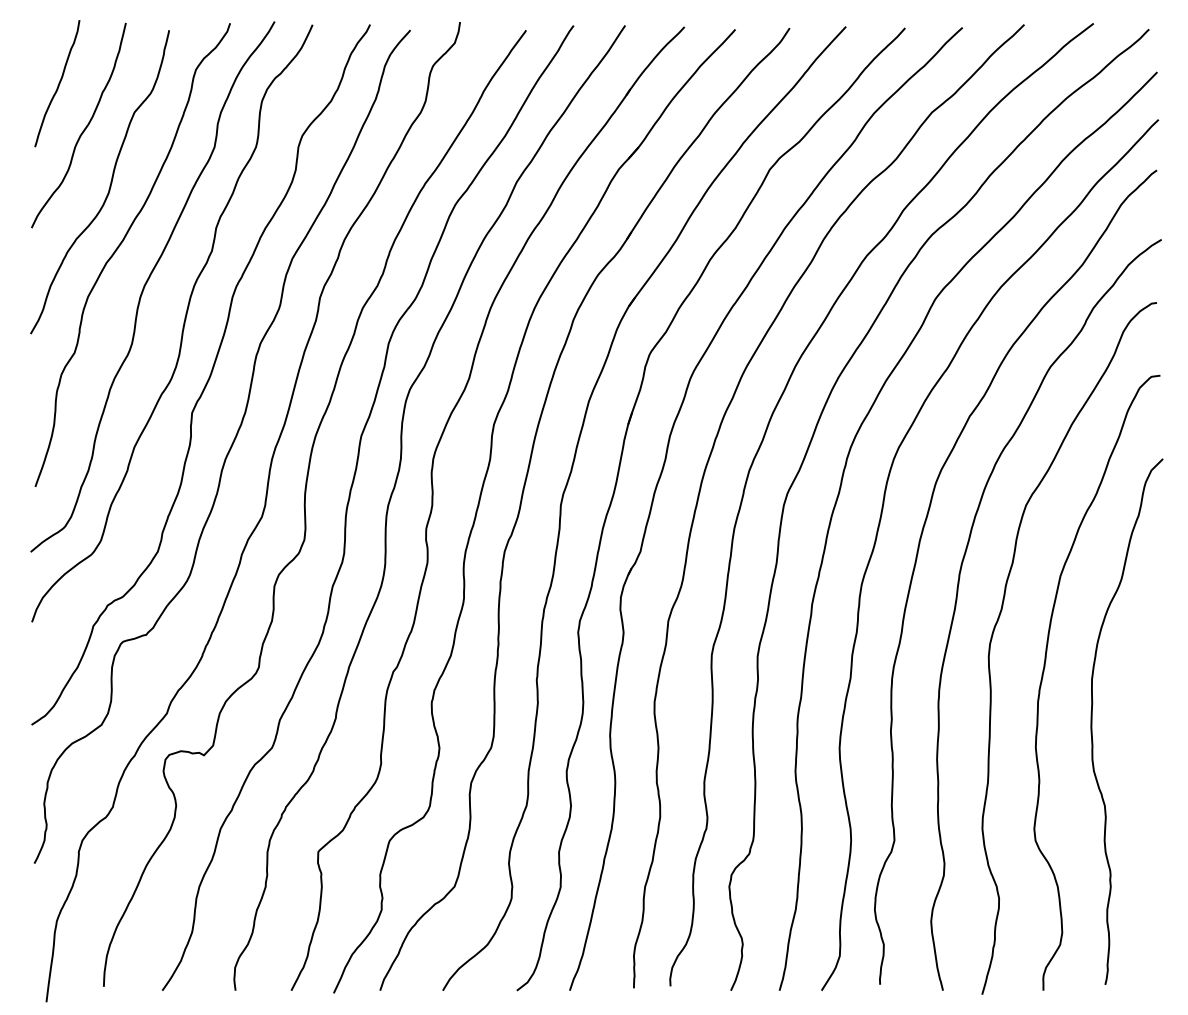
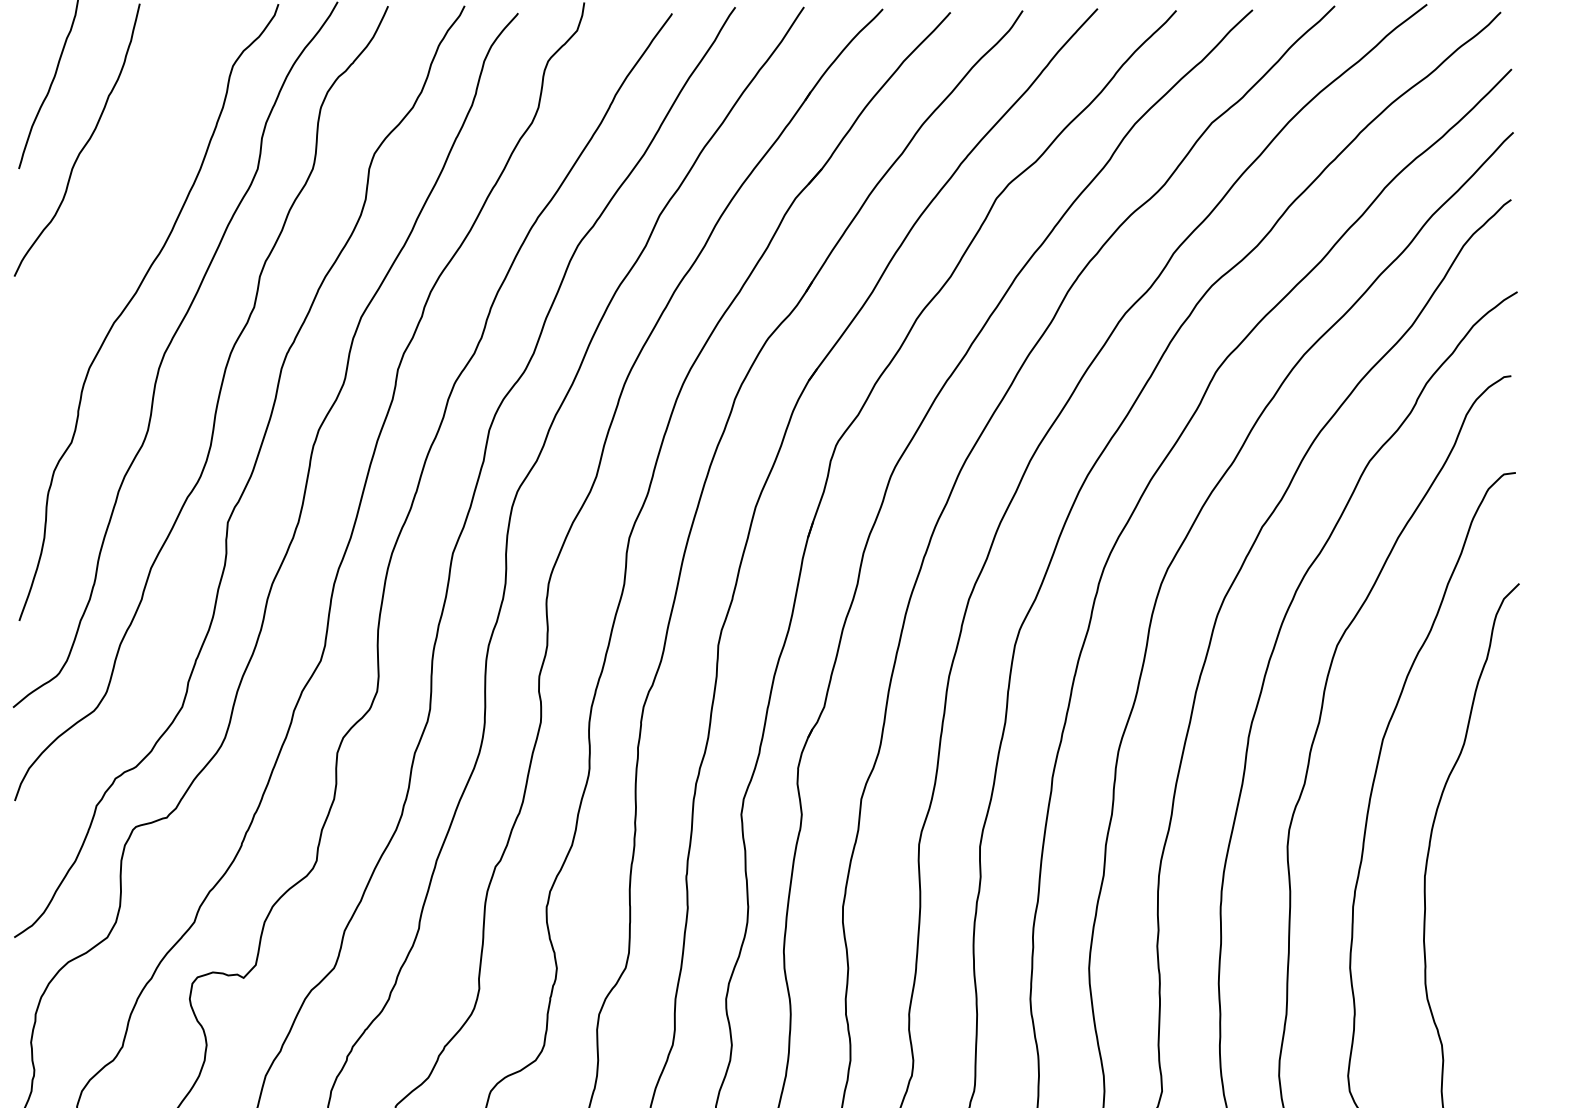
curve: (109, 185) -> (117, 219), removed

